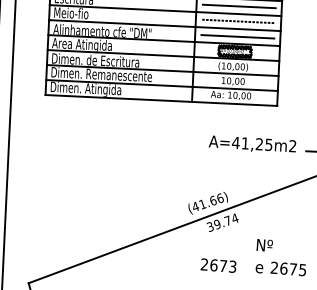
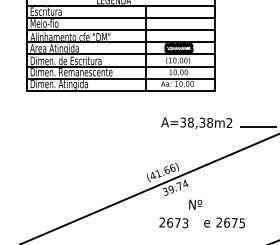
line: (239, 6) -> (180, 11), removed
line: (238, 21) -> (180, 23), removed
line: (237, 37) -> (180, 36), removed
text: (252, 143) -> (196, 122), A=41,25m2 -> A=38,38m2
text: (264, 245) -> (195, 204), moved

